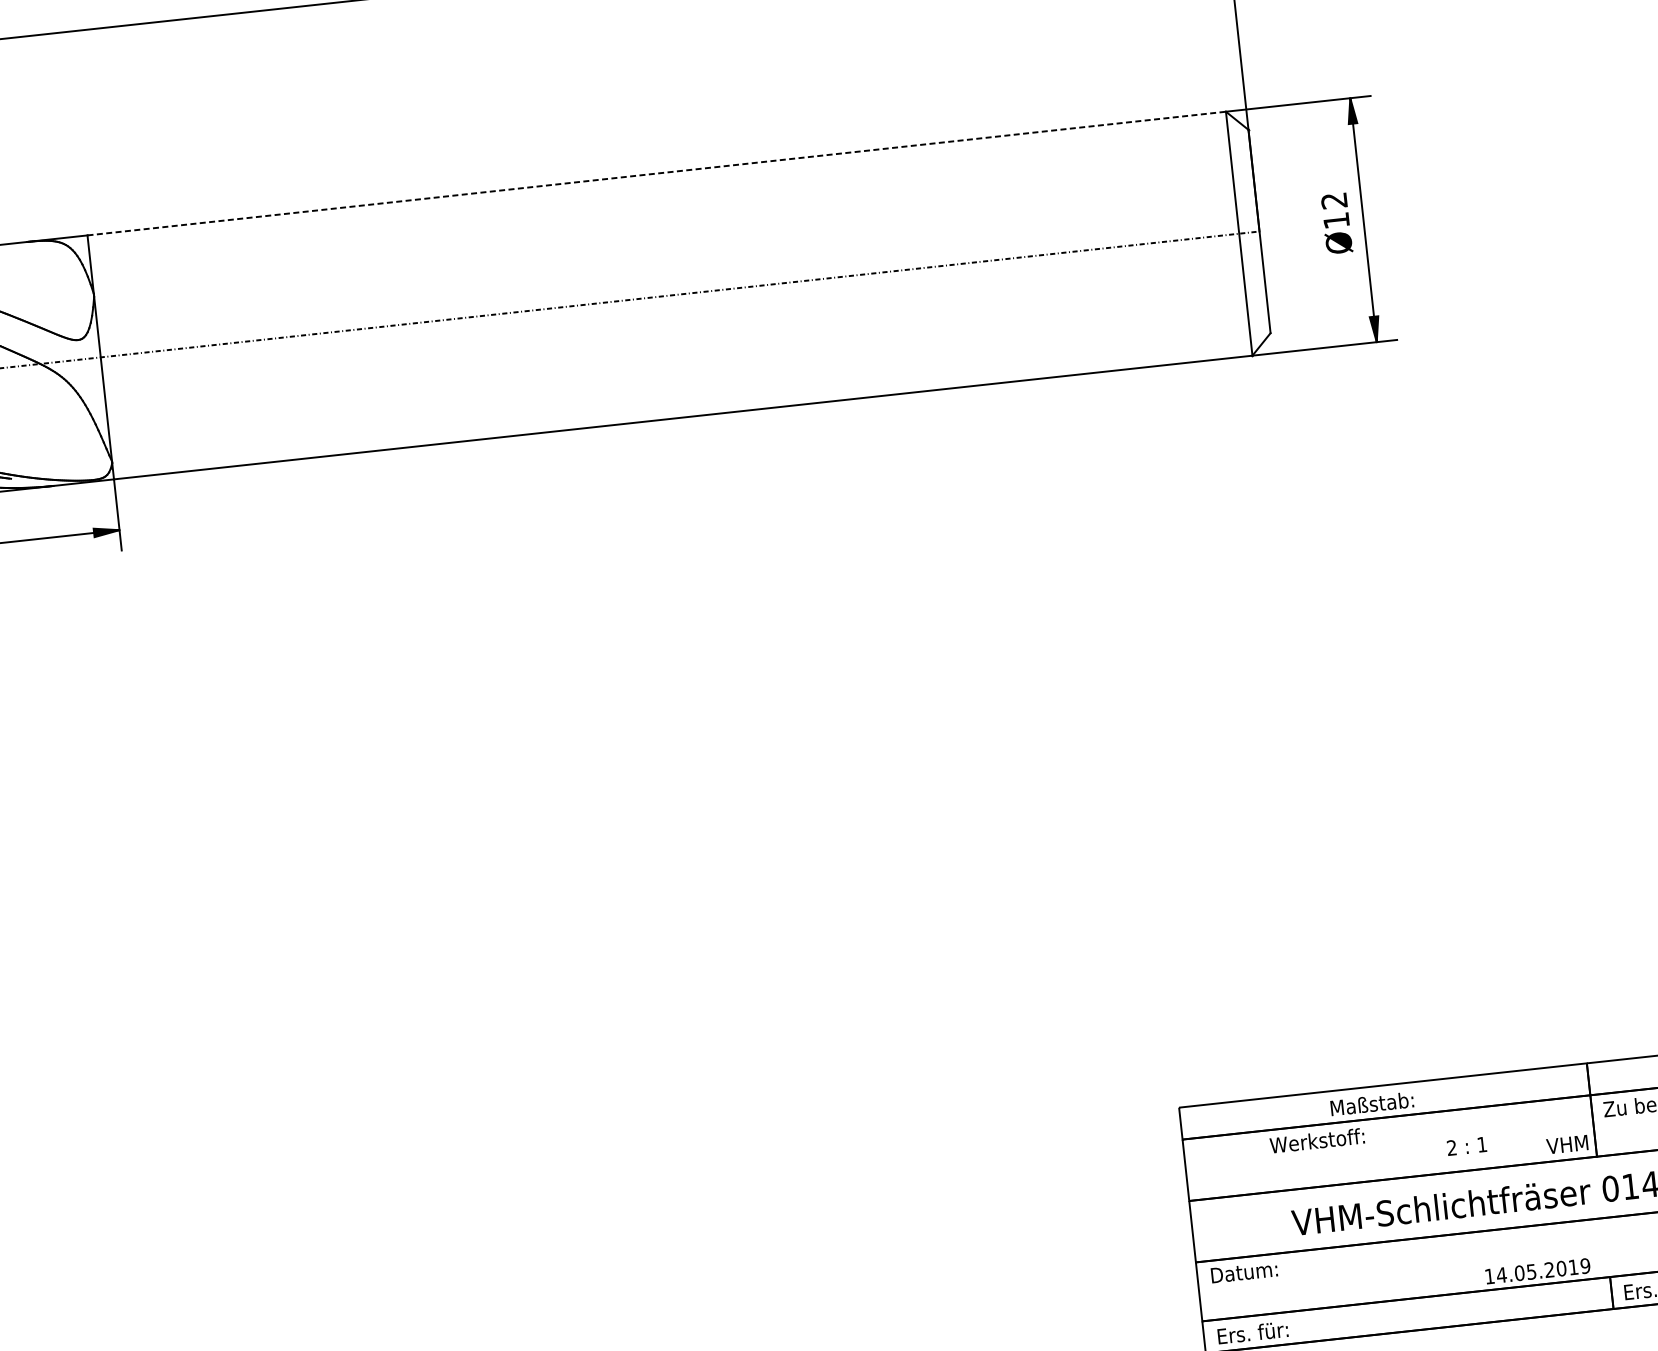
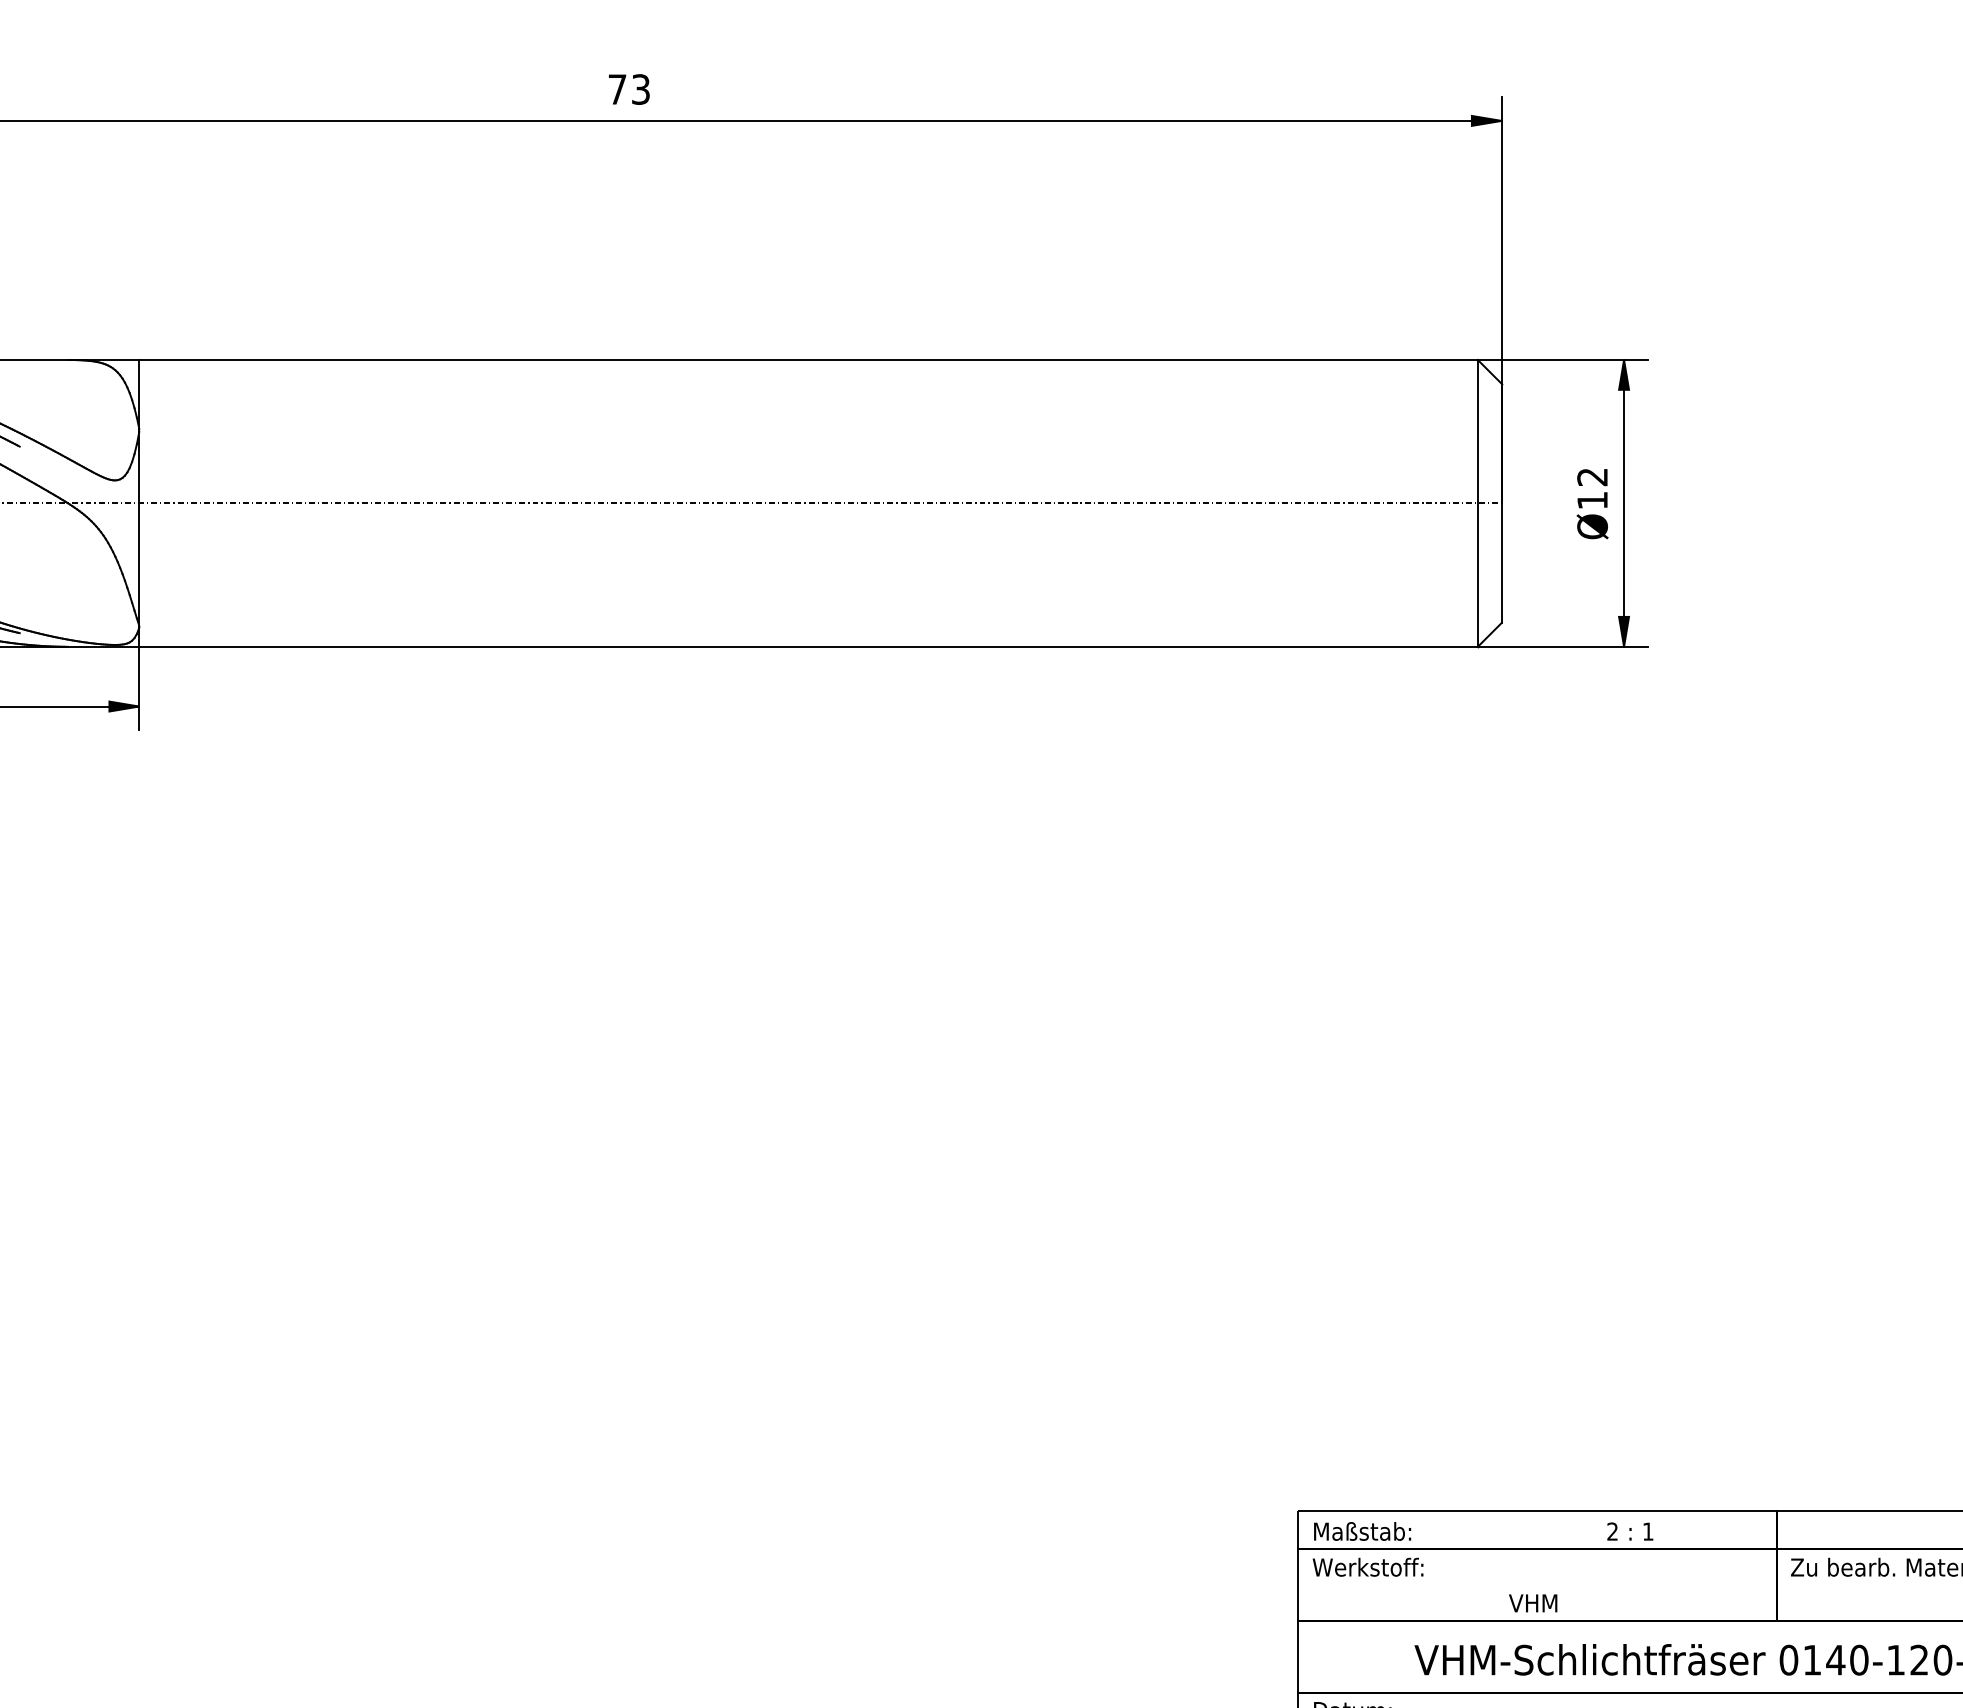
line: (657, 173) -> (809, 359), dashed -> solid
text: (1372, 1103) -> (1362, 1531), moved
text: (1316, 1140) -> (1367, 1566), moved
text: (1567, 1144) -> (1533, 1603), moved
text: (1467, 1146) -> (1630, 1531), moved

